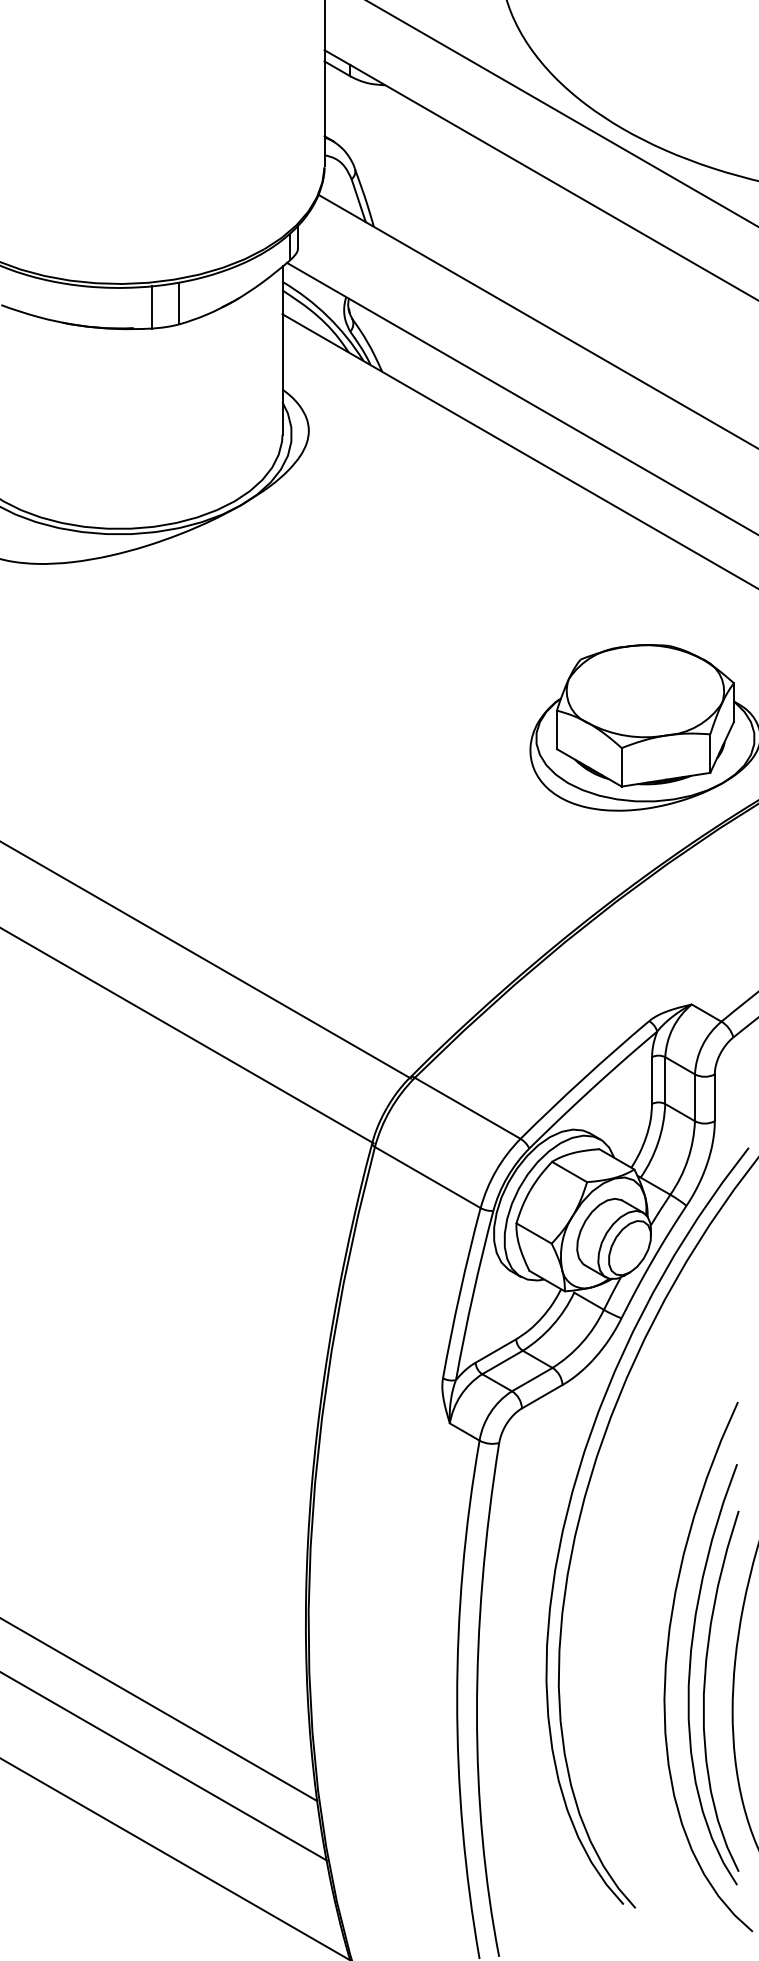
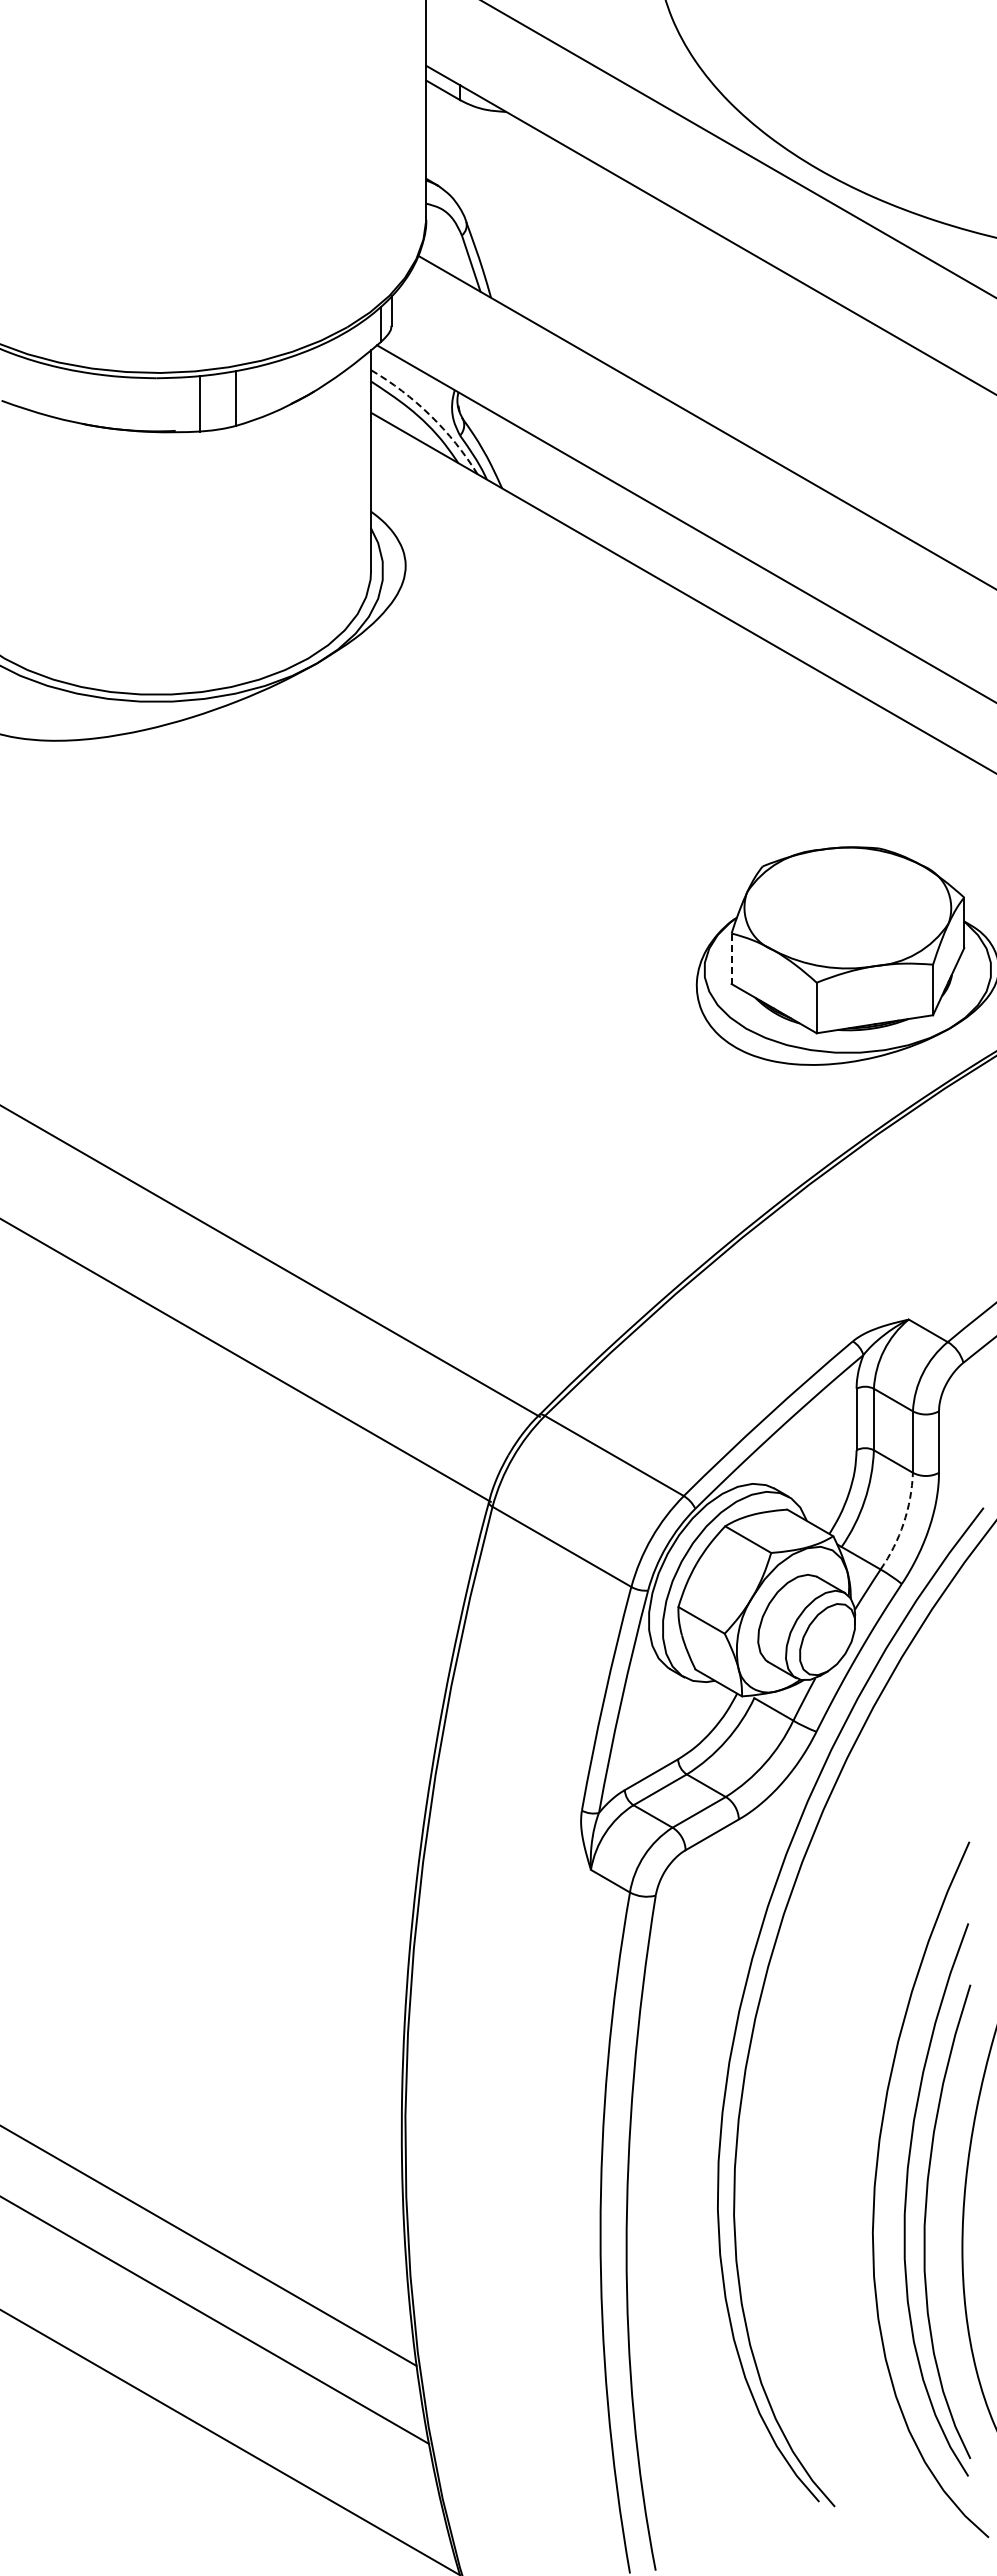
arc: (327, 316) -> (430, 415), solid -> dashed
line: (556, 730) -> (731, 959), solid -> dashed
arc: (687, 1159) -> (903, 1523), solid -> dashed

